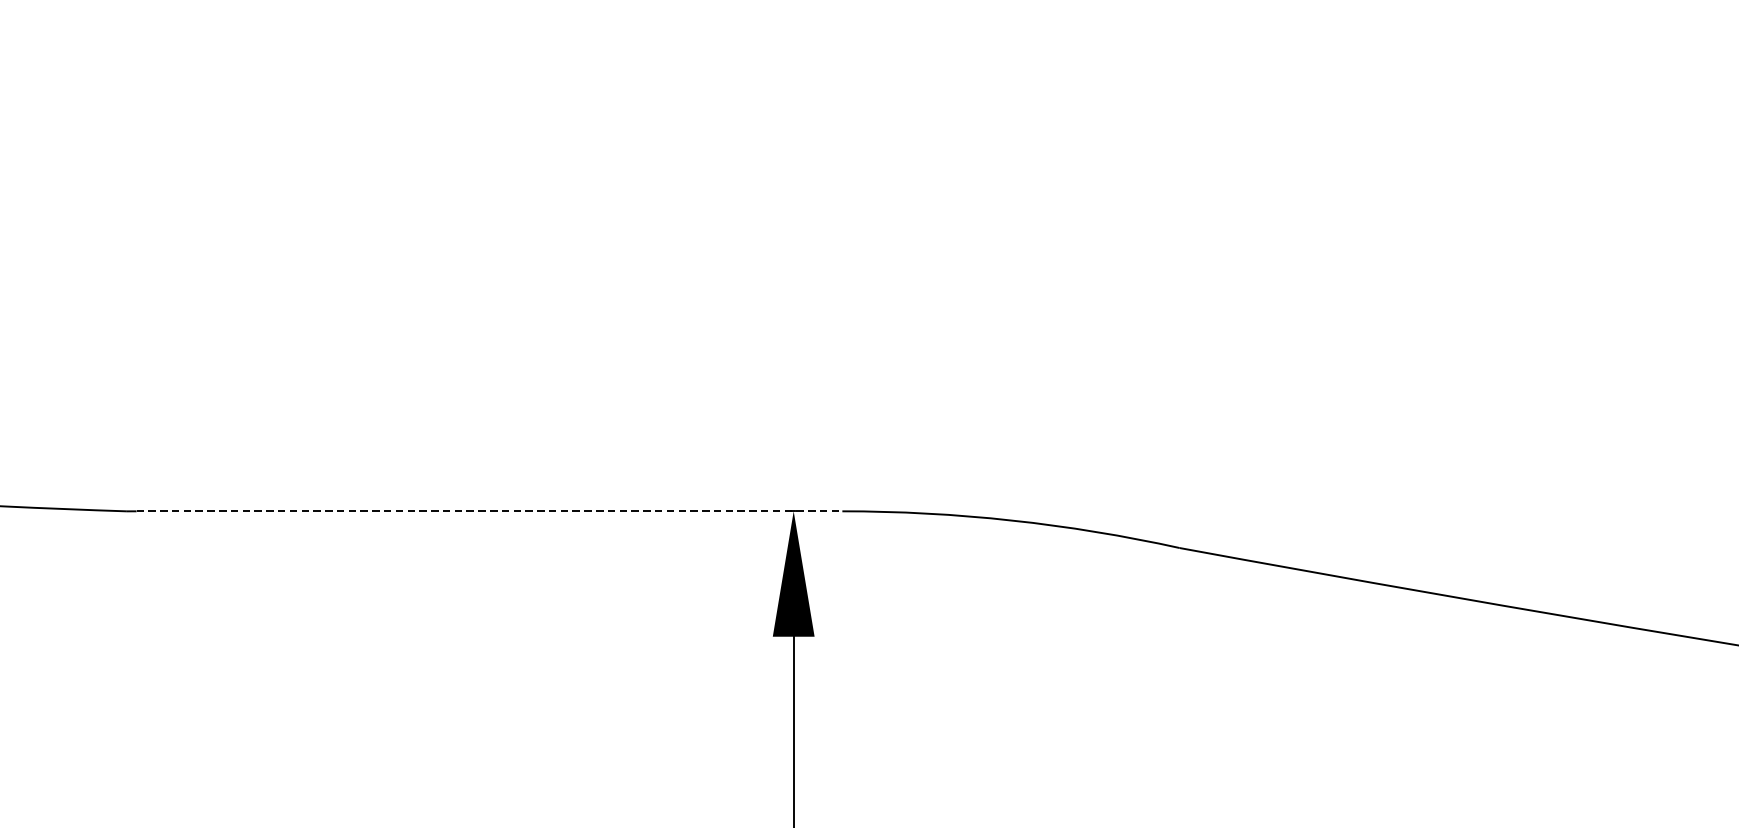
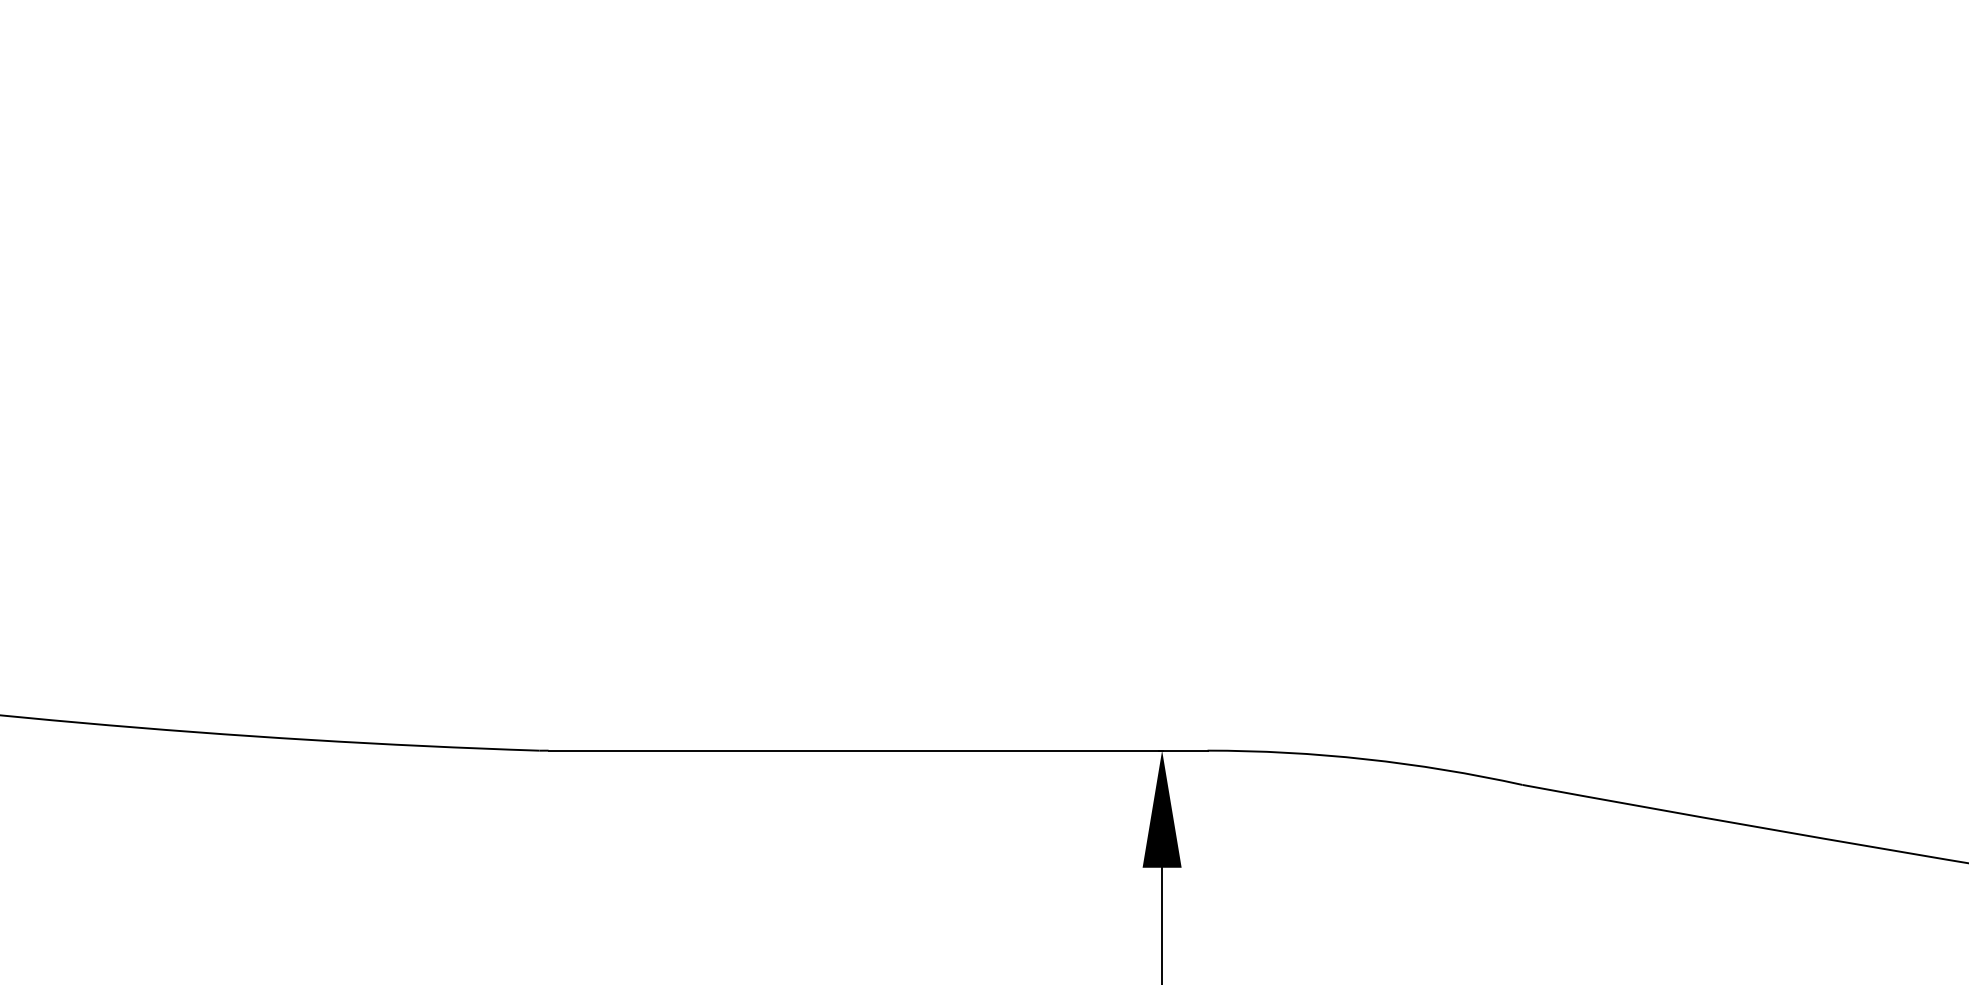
line: (489, 511) -> (878, 750), dashed -> solid

